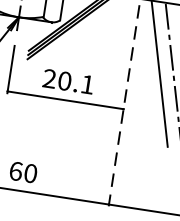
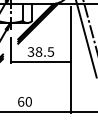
text: (67, 80) -> (40, 51), 20.1 -> 38.5
line: (124, 105) -> (71, 59), dashed -> solid

